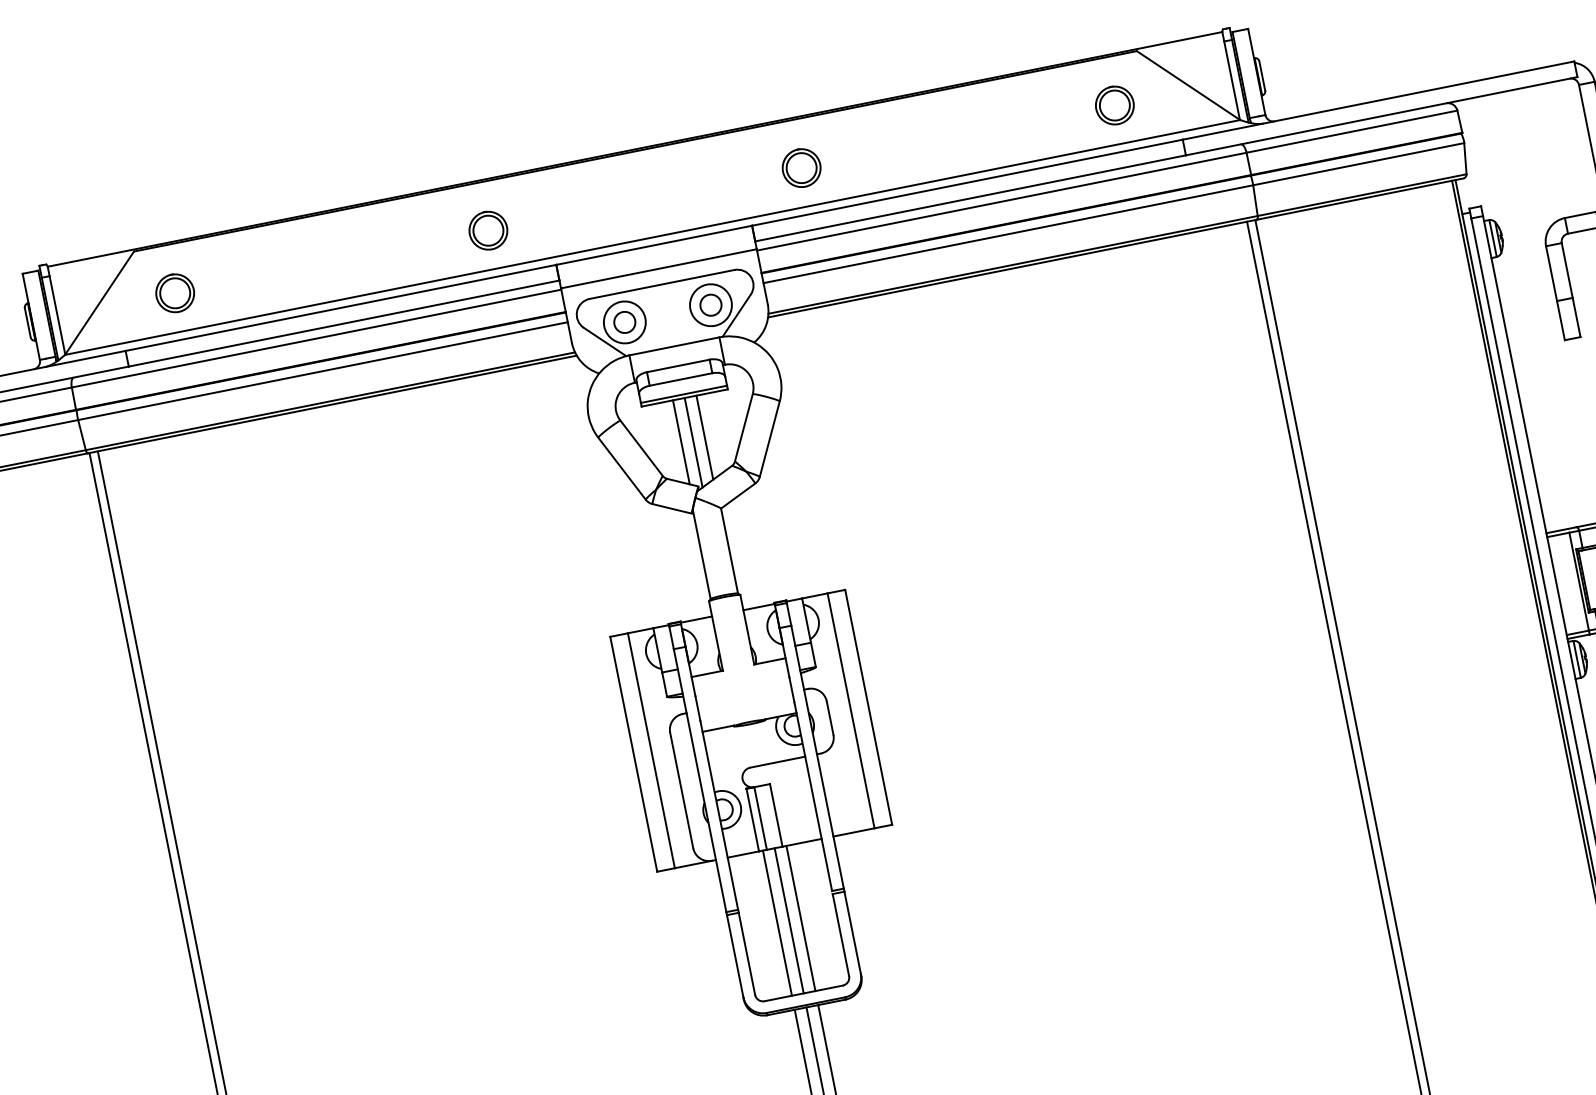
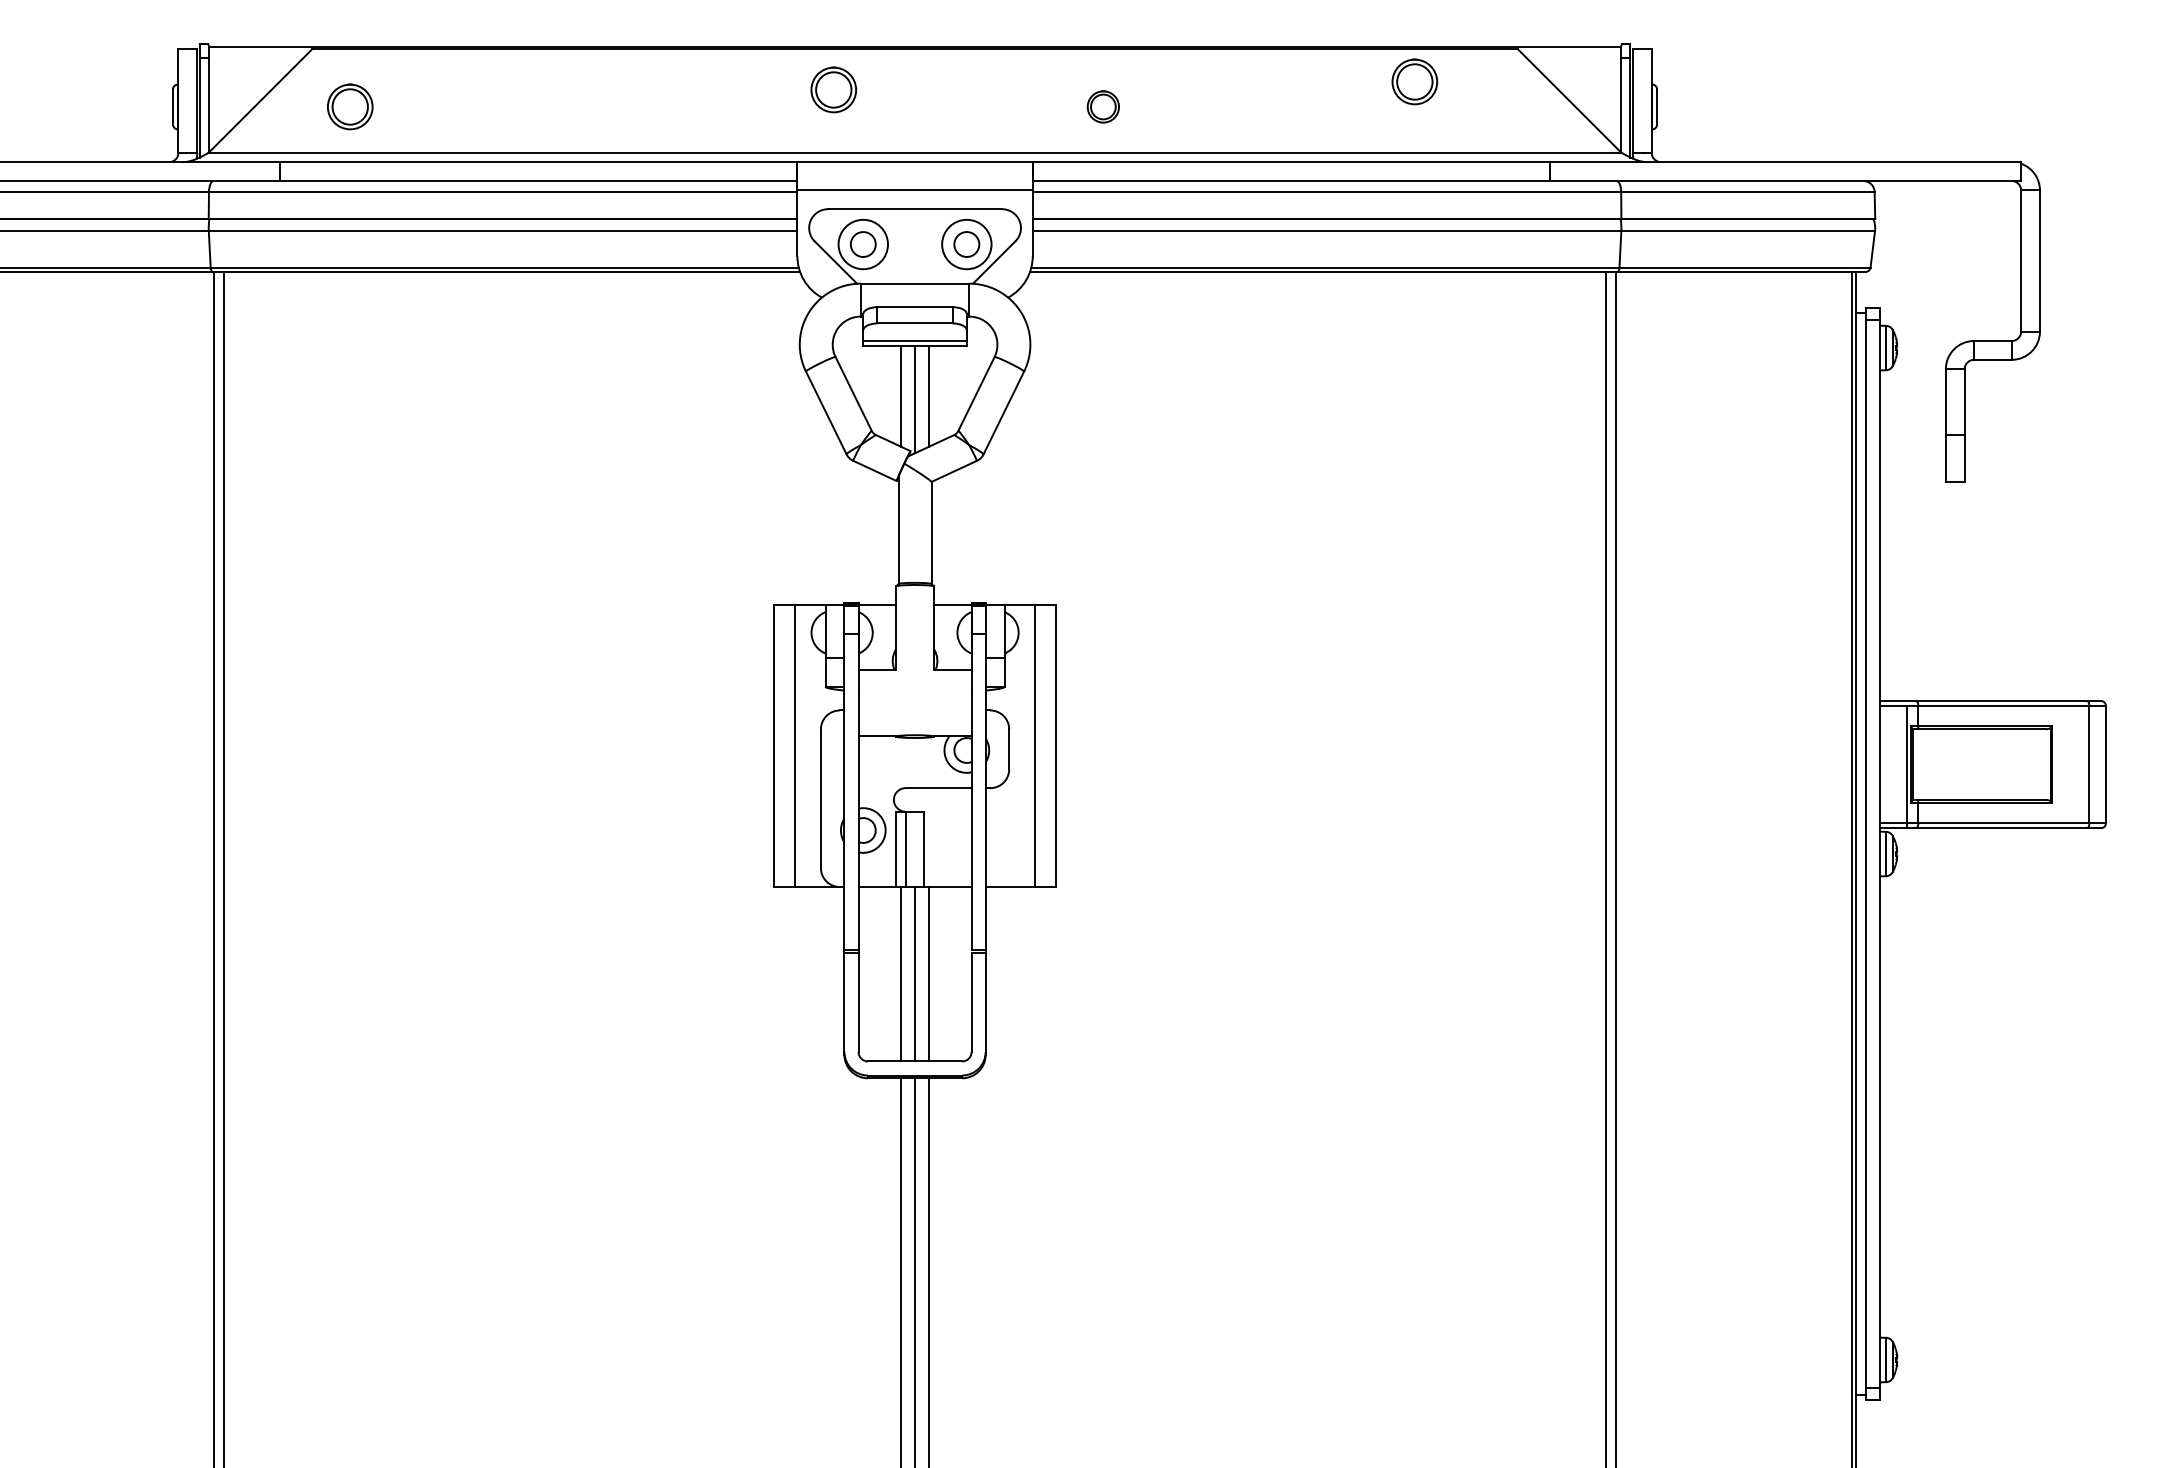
part: (1114, 105) -> (1414, 81), moved
part: (801, 167) -> (1103, 106), size x0.7
part: (488, 230) -> (833, 89), moved

